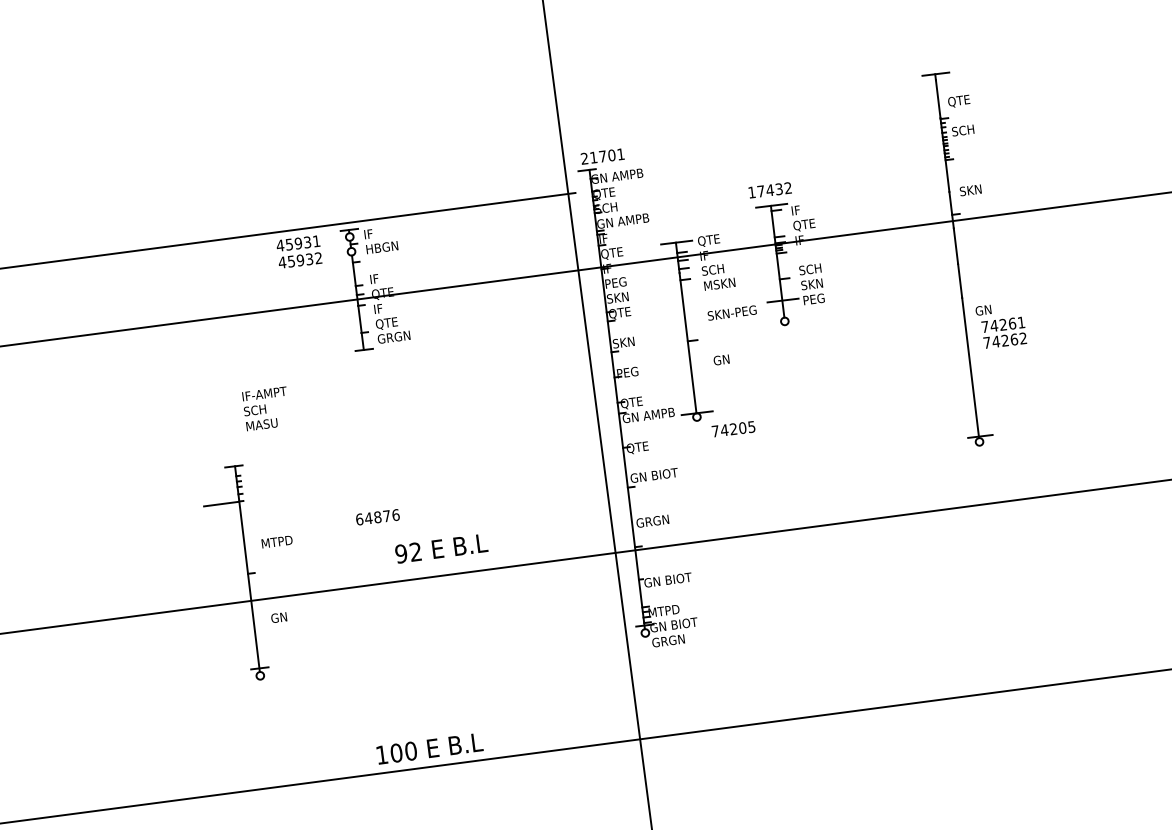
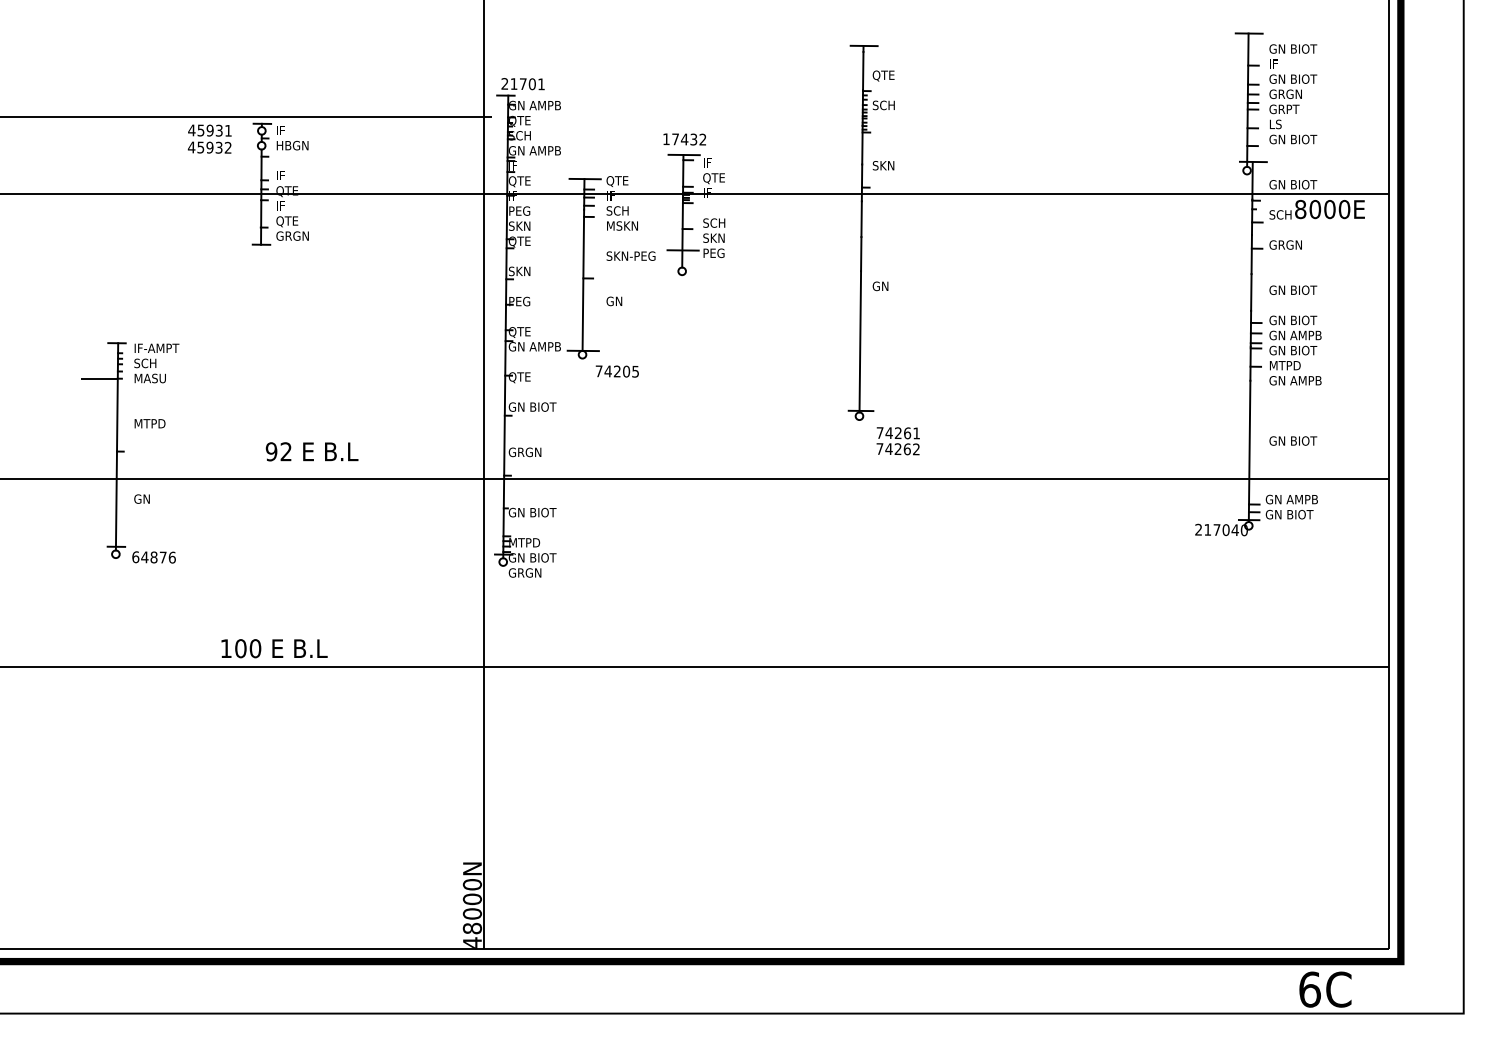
text: (1003, 333) -> (897, 441), moved
text: (266, 409) -> (156, 363), moved
text: (377, 517) -> (153, 557), moved

